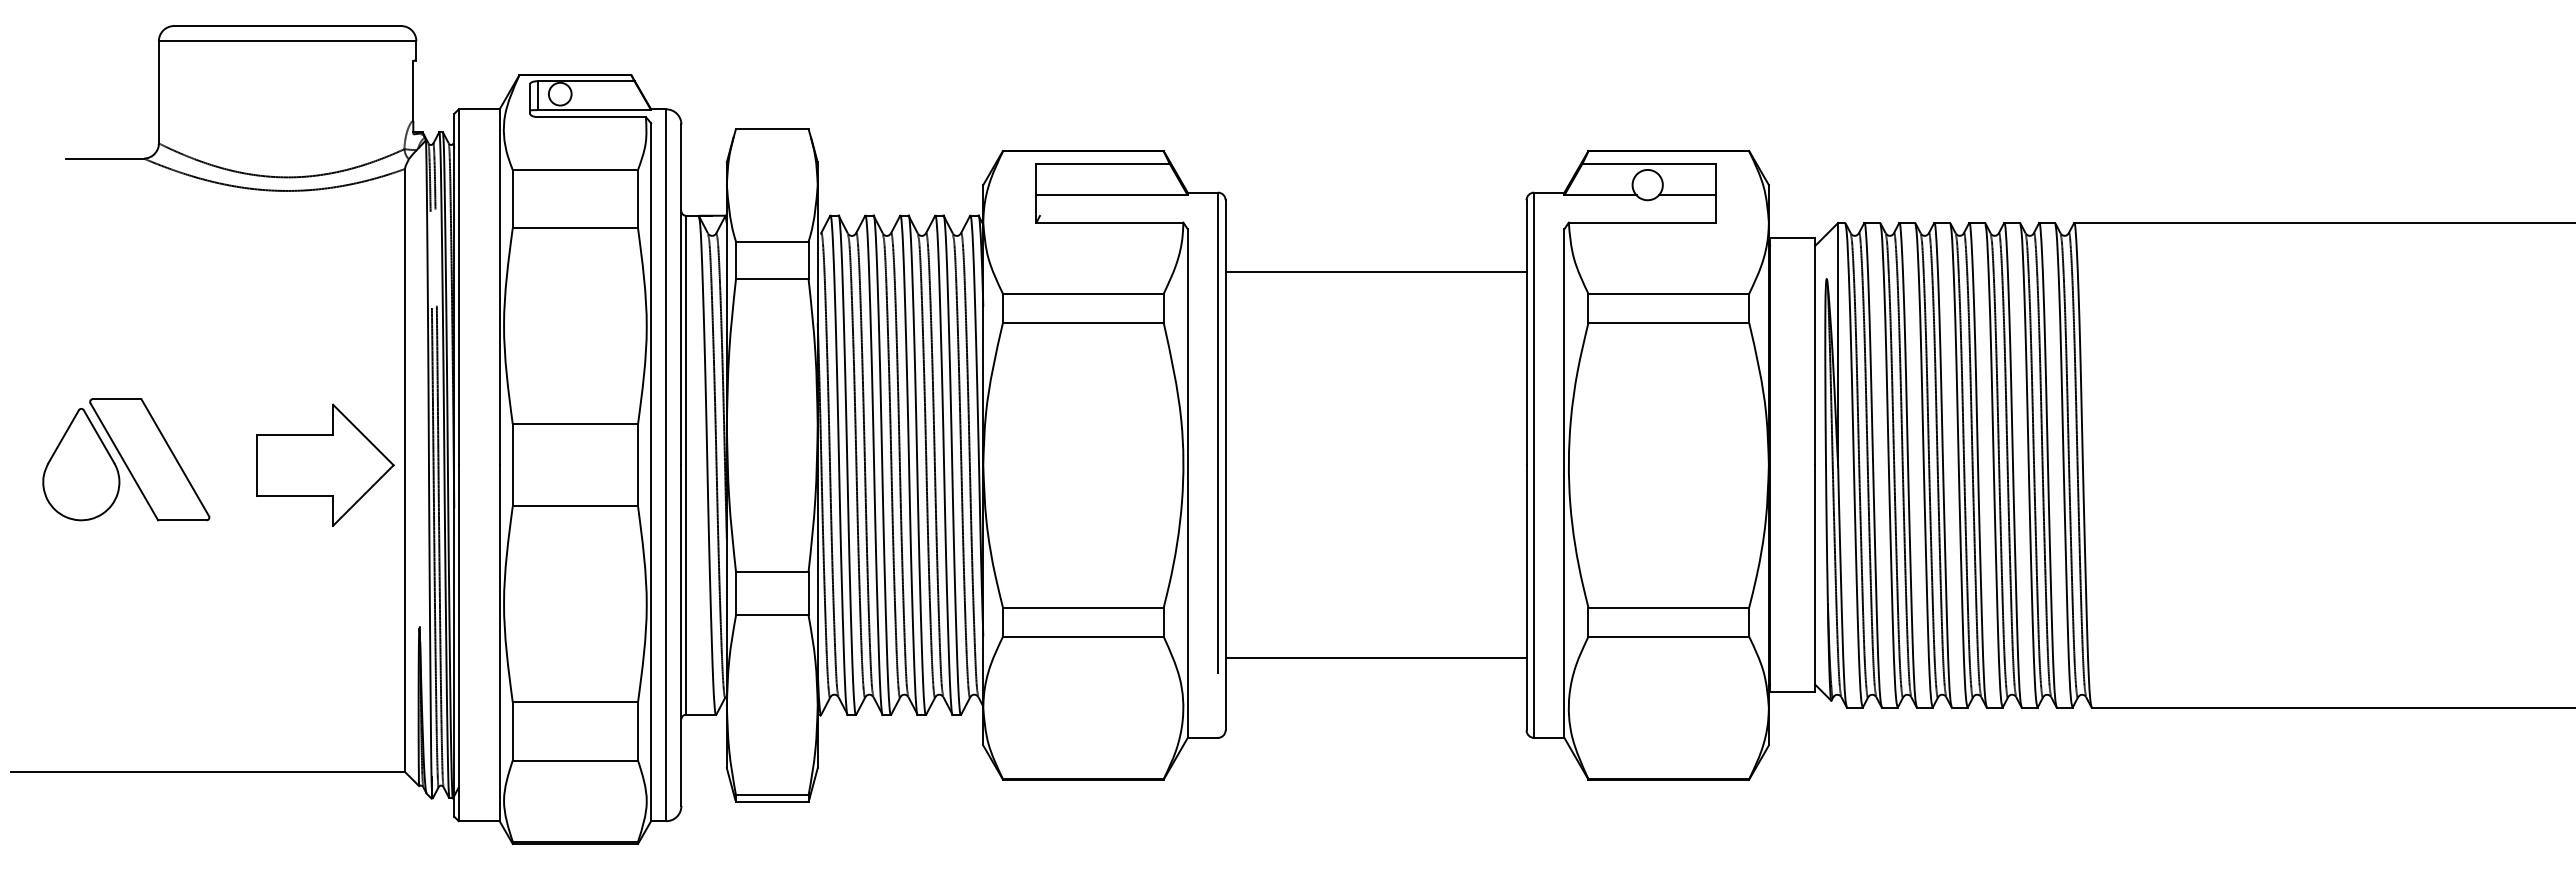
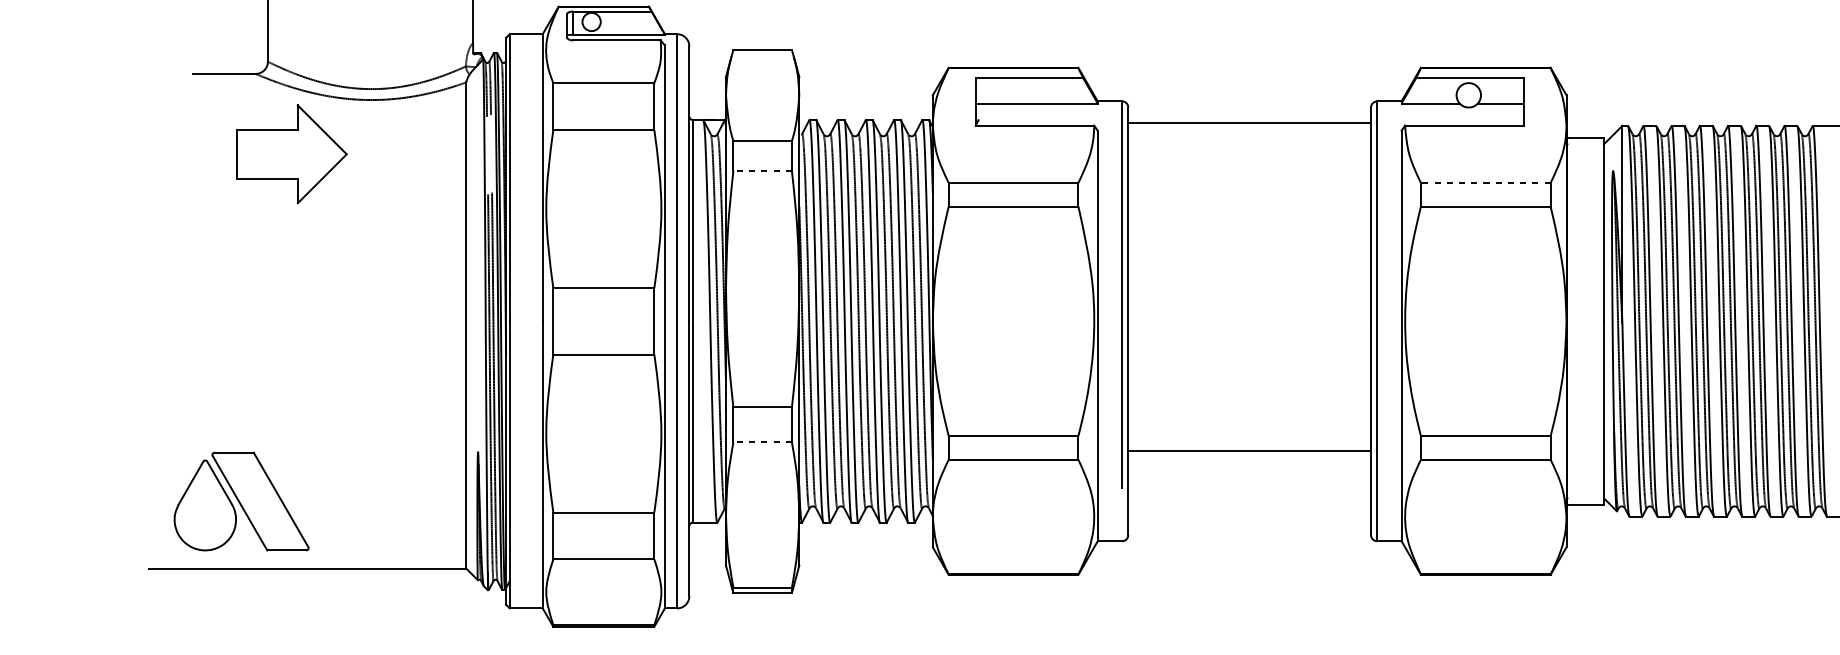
line: (1375, 272) -> (1249, 123), moved
line: (771, 279) -> (762, 171), solid -> dashed
line: (1668, 293) -> (1485, 182), solid -> dashed
part: (126, 459) -> (241, 501), moved
part: (325, 464) -> (291, 153), moved
line: (771, 615) -> (762, 442), solid -> dashed
line: (1375, 658) -> (1249, 451), moved

